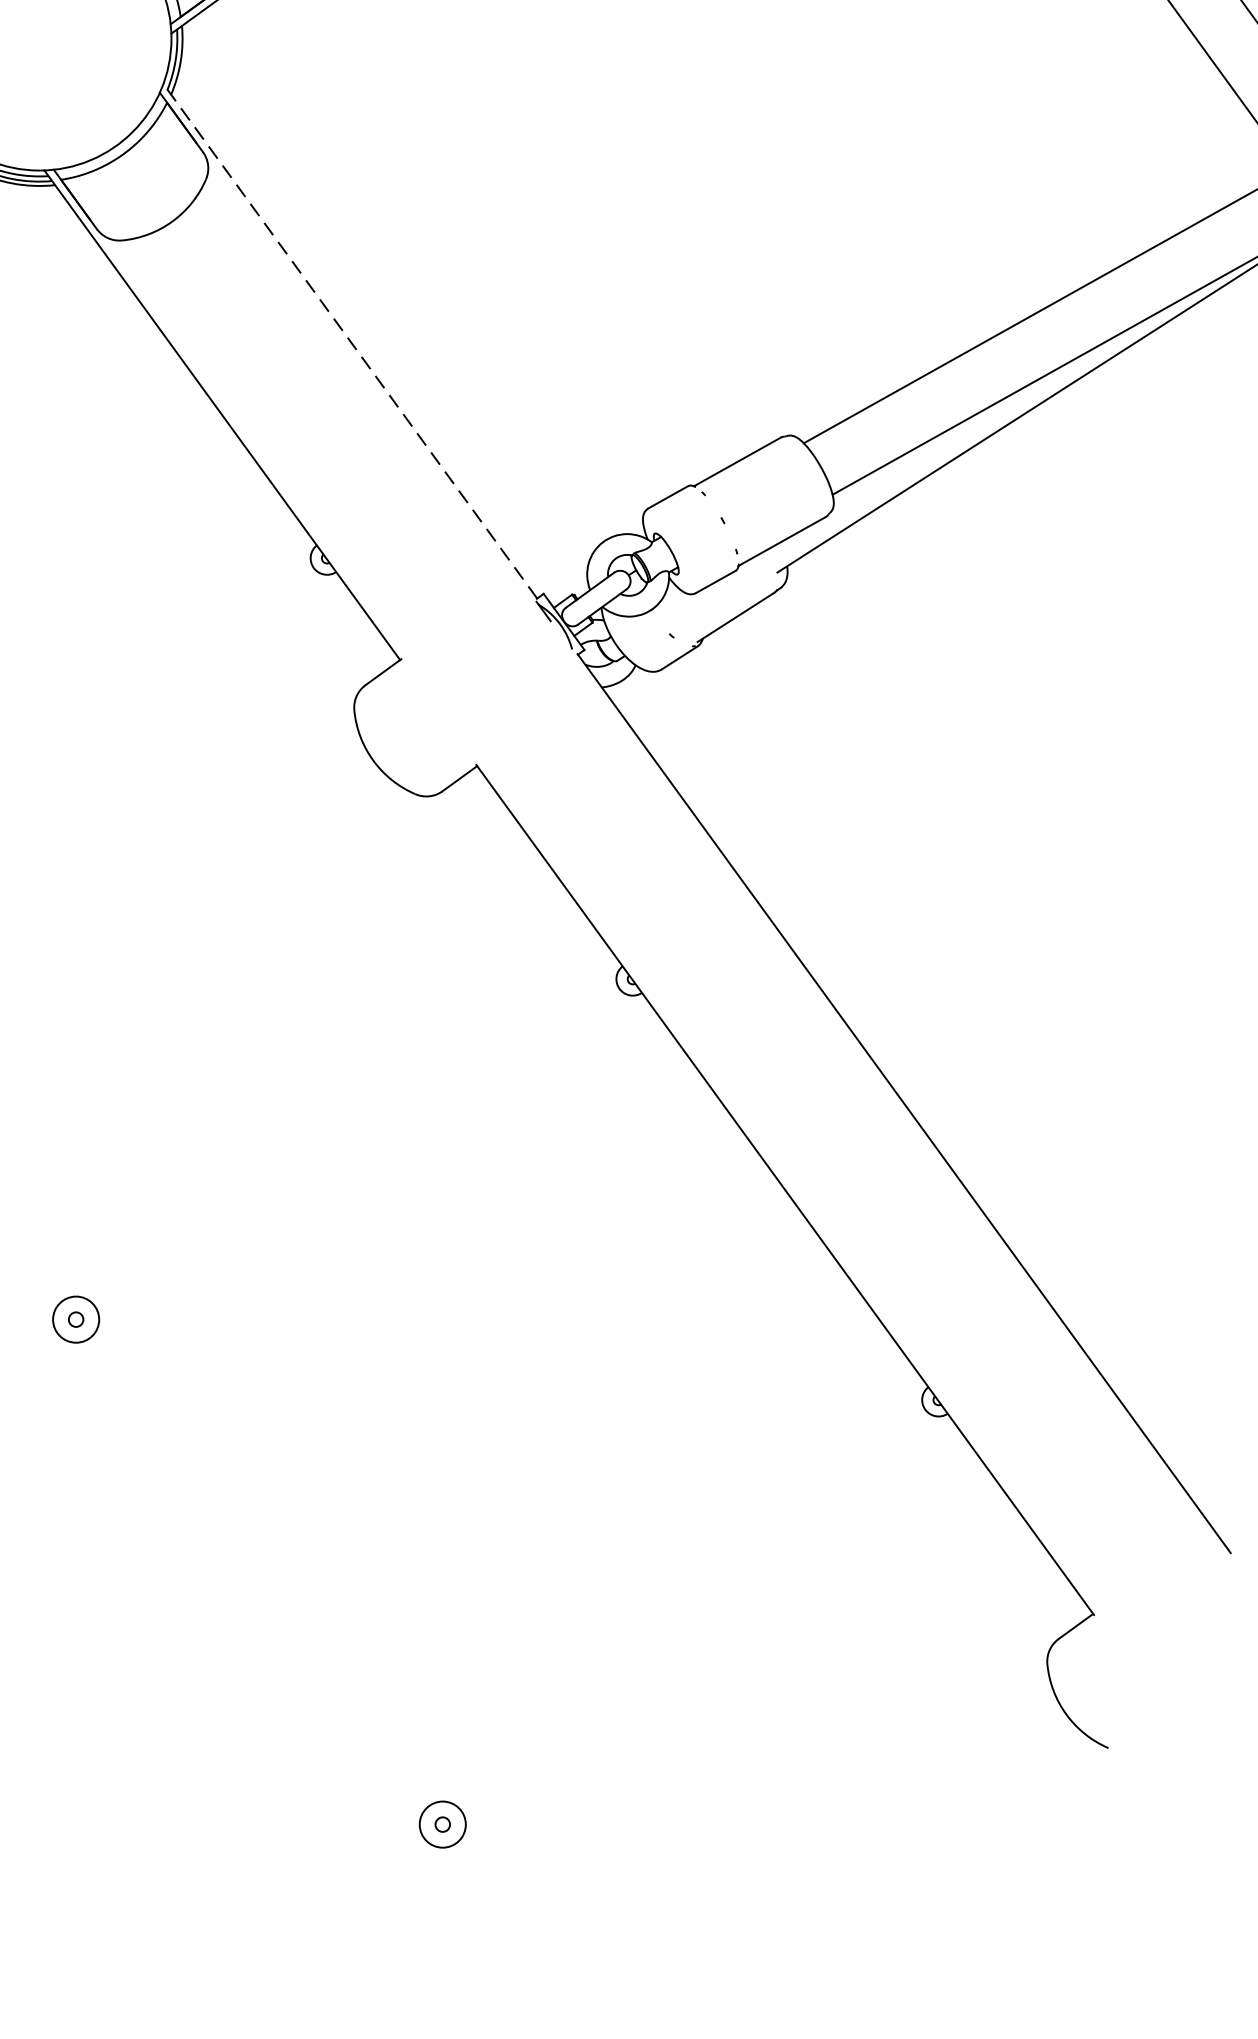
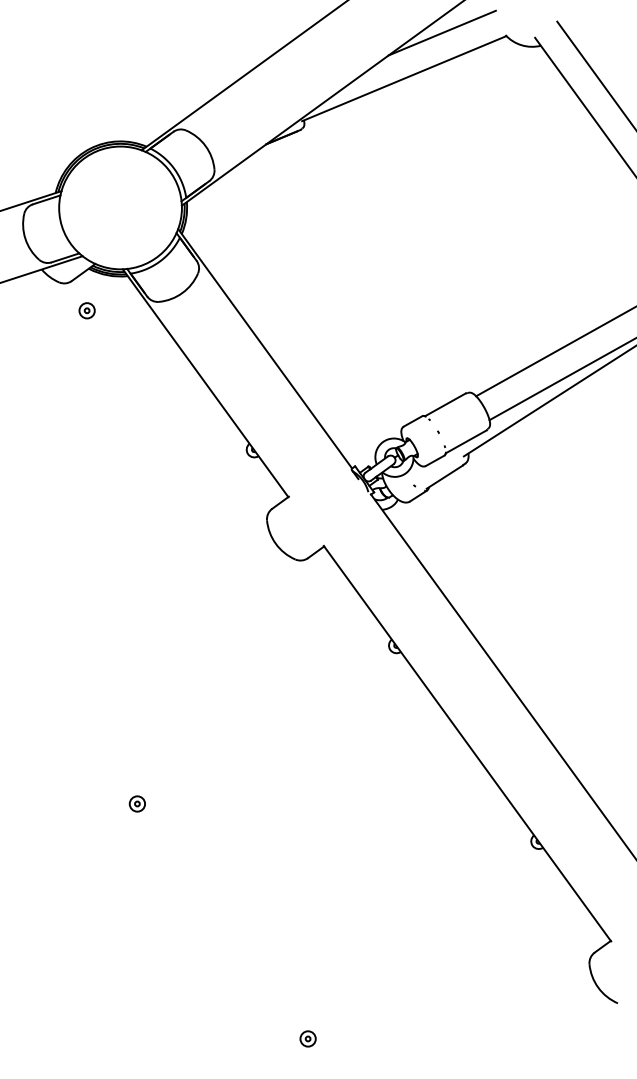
line: (351, 340) -> (265, 348), dashed -> solid
part: (73, 1318) -> (136, 803), size x0.71
part: (441, 1823) -> (307, 1038), size x0.71

